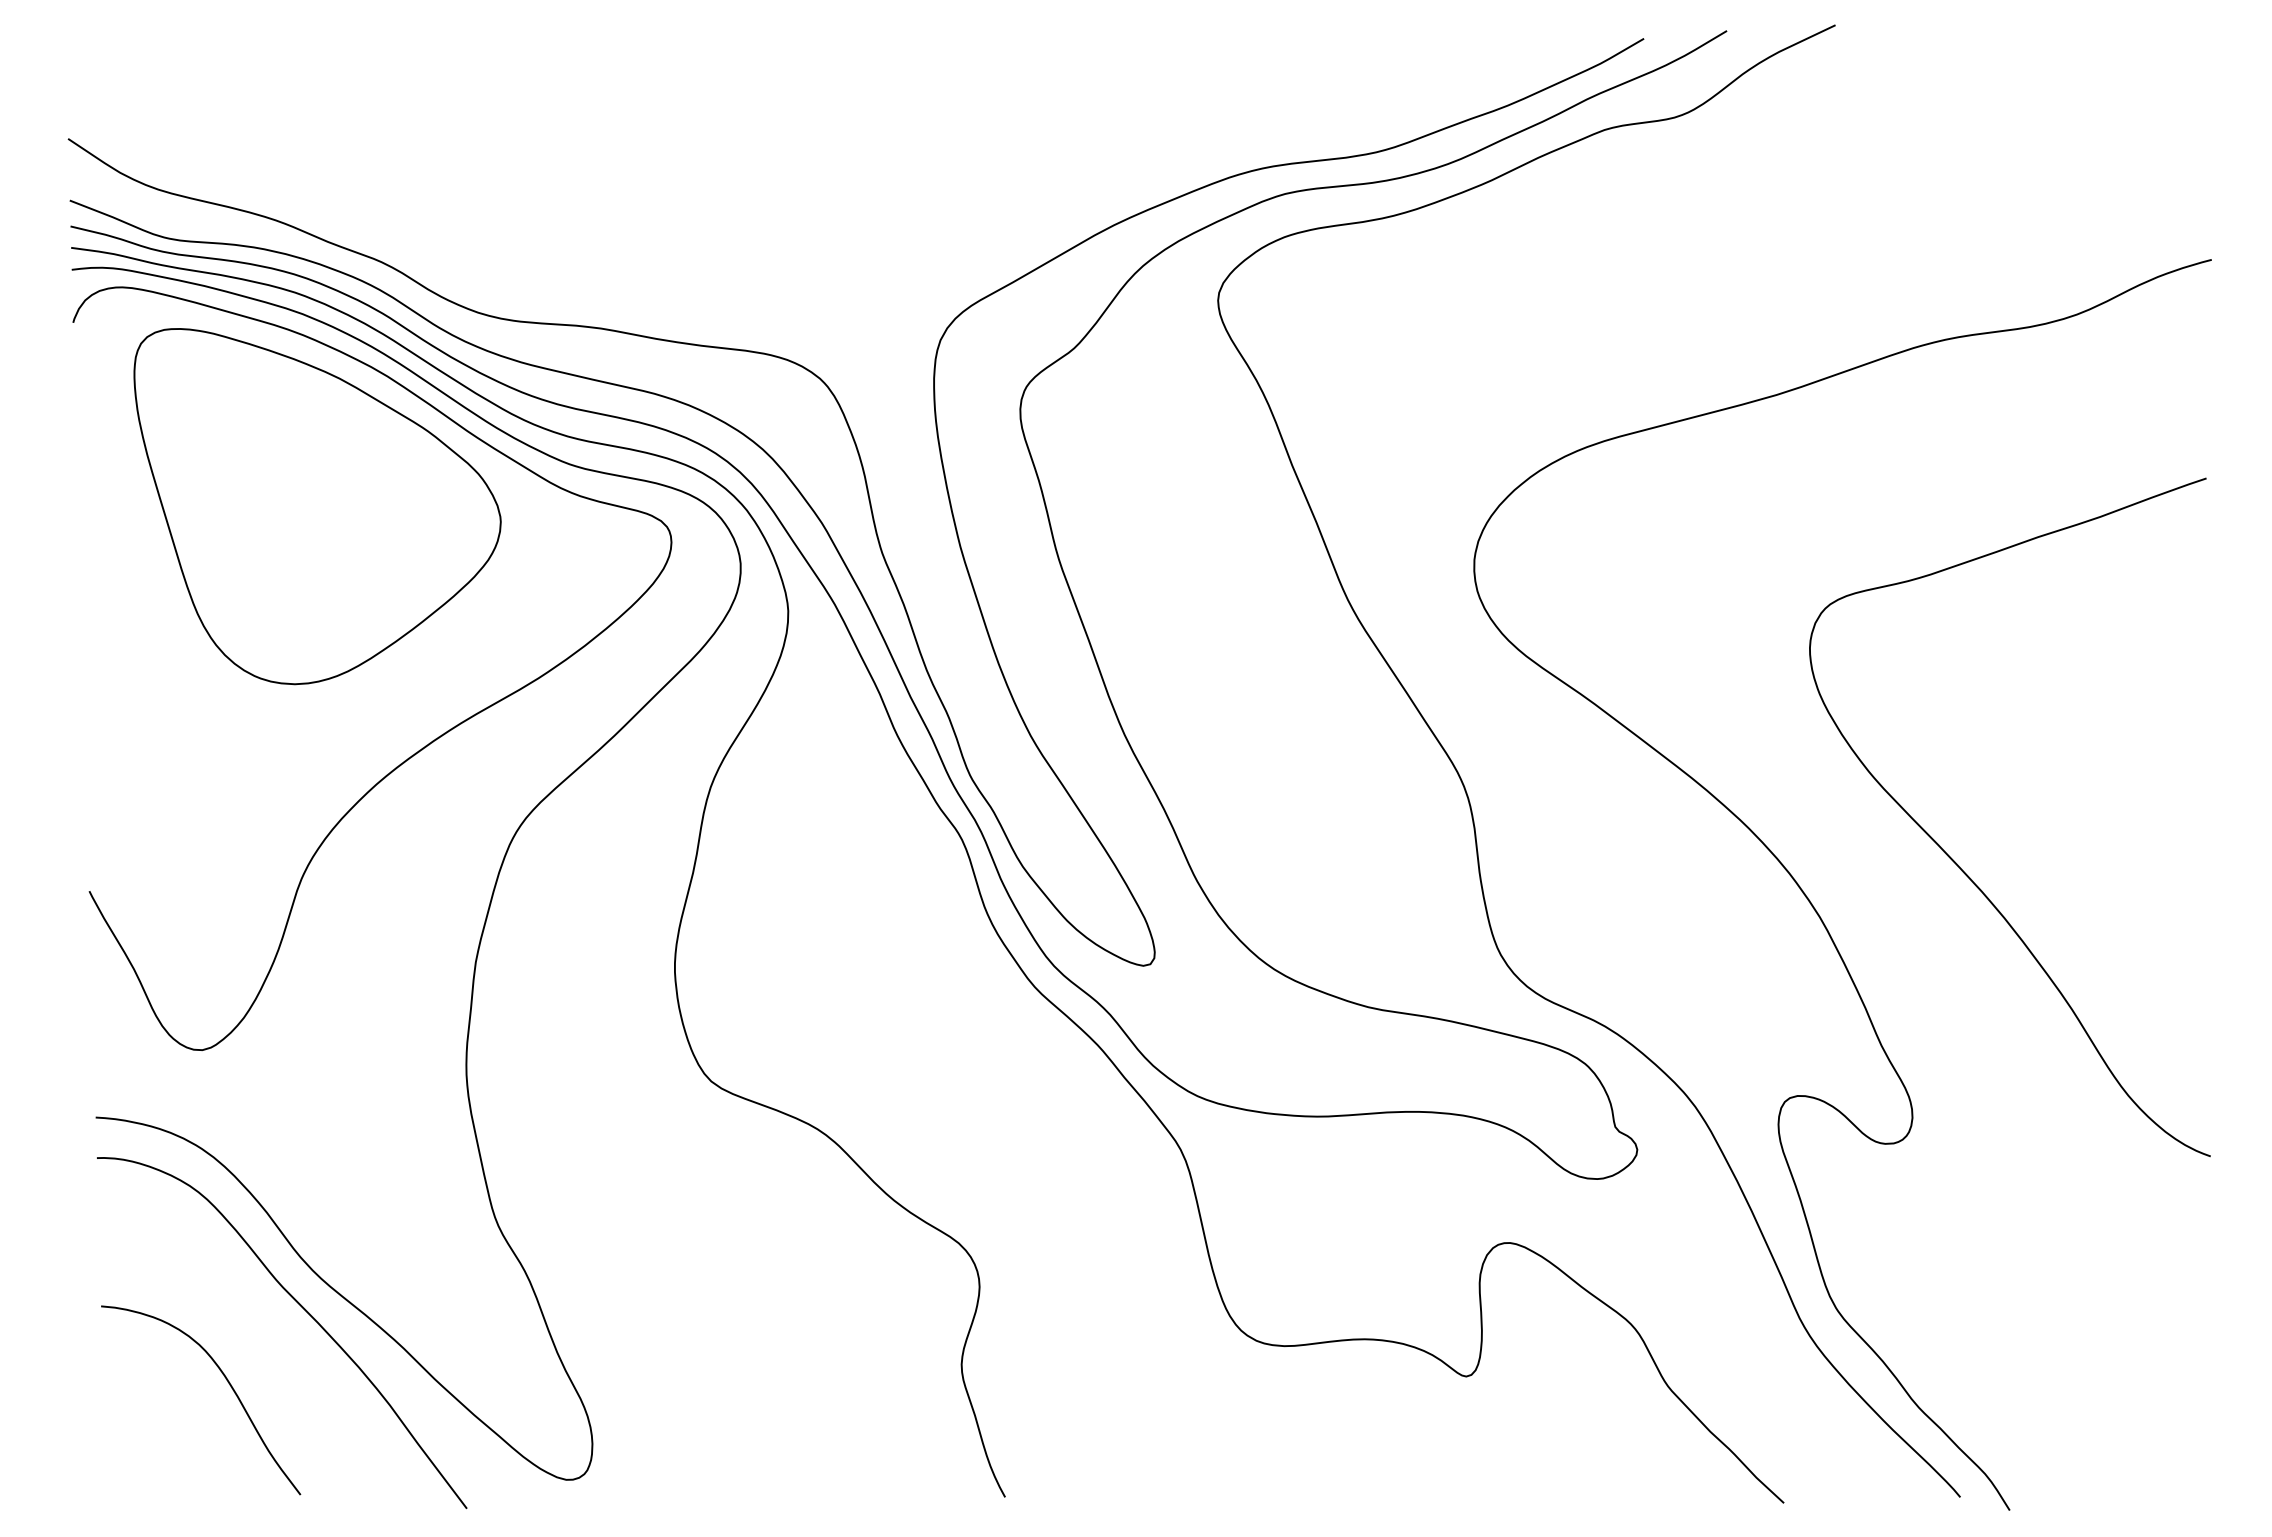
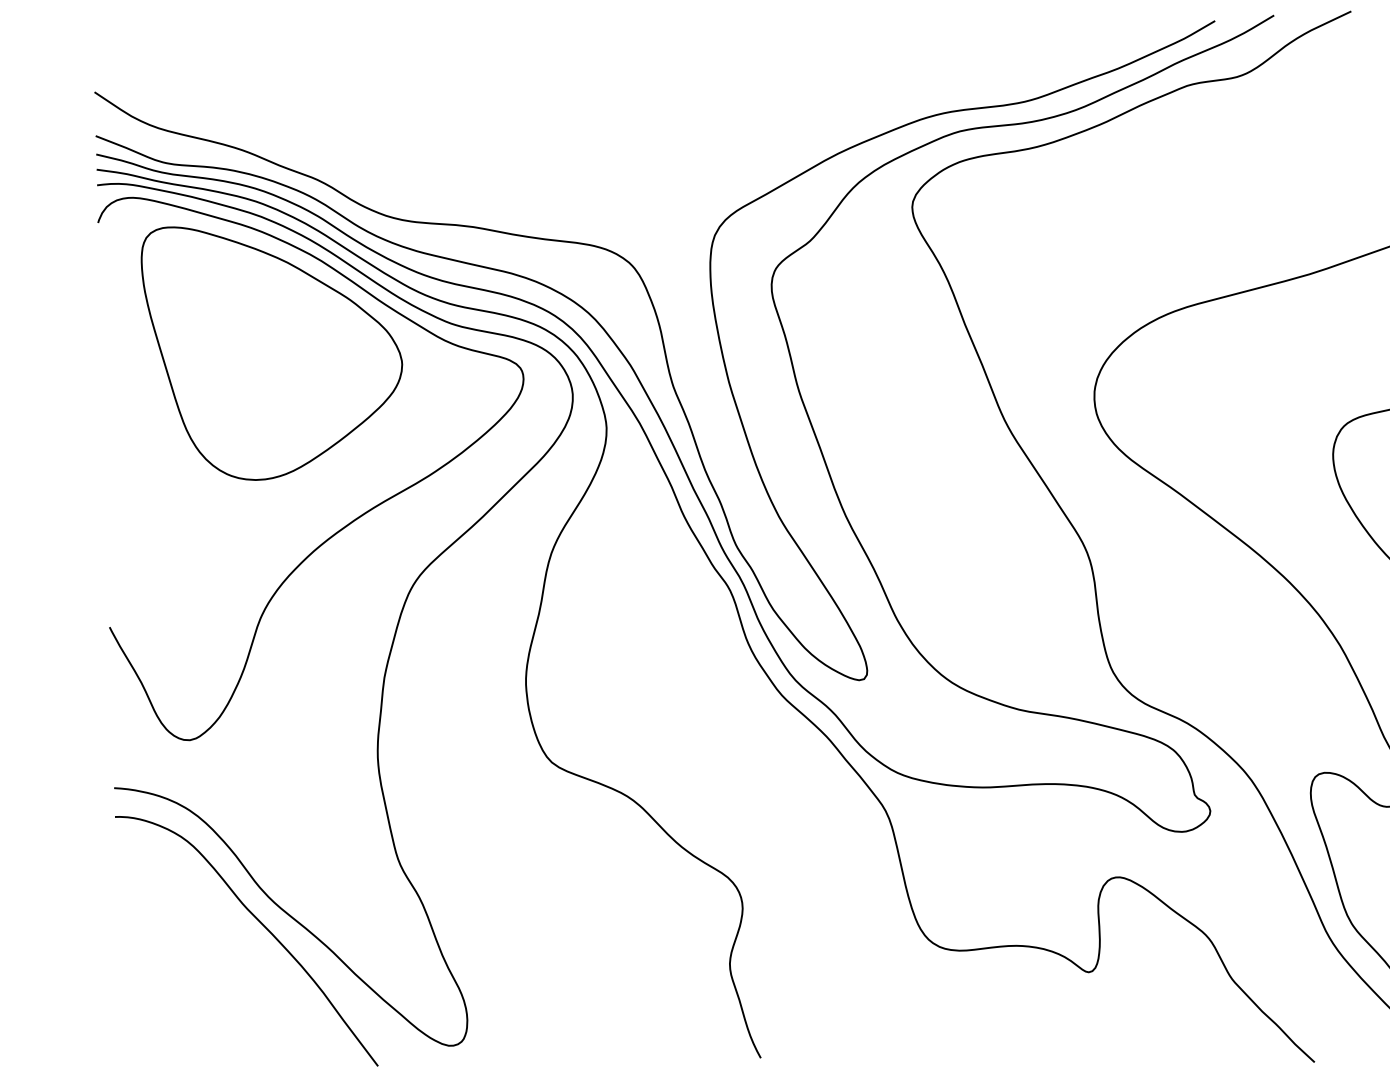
curve: (227, 1382) -> (207, 976), removed

